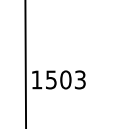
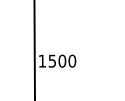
text: (80, 78) -> (72, 60), 1503 -> 1500

